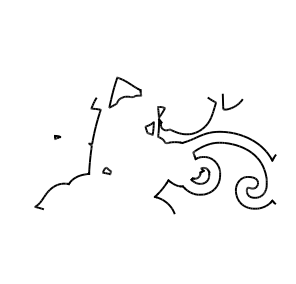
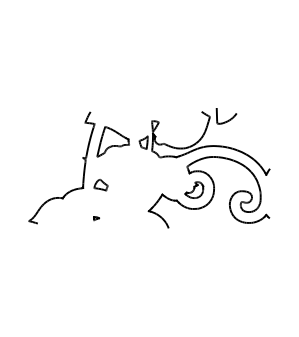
part: (124, 92) -> (112, 141), moved
part: (57, 137) -> (96, 218), moved
part: (106, 171) -> (100, 185), size x1.67

